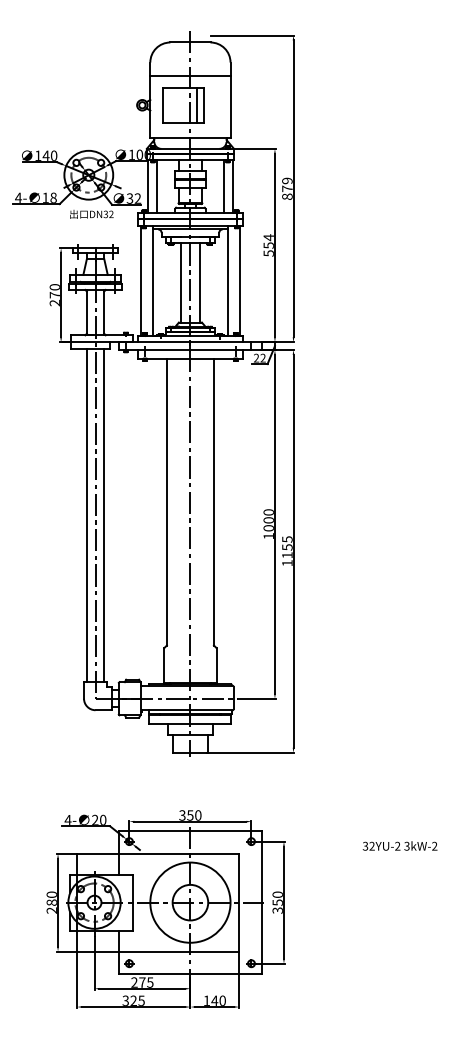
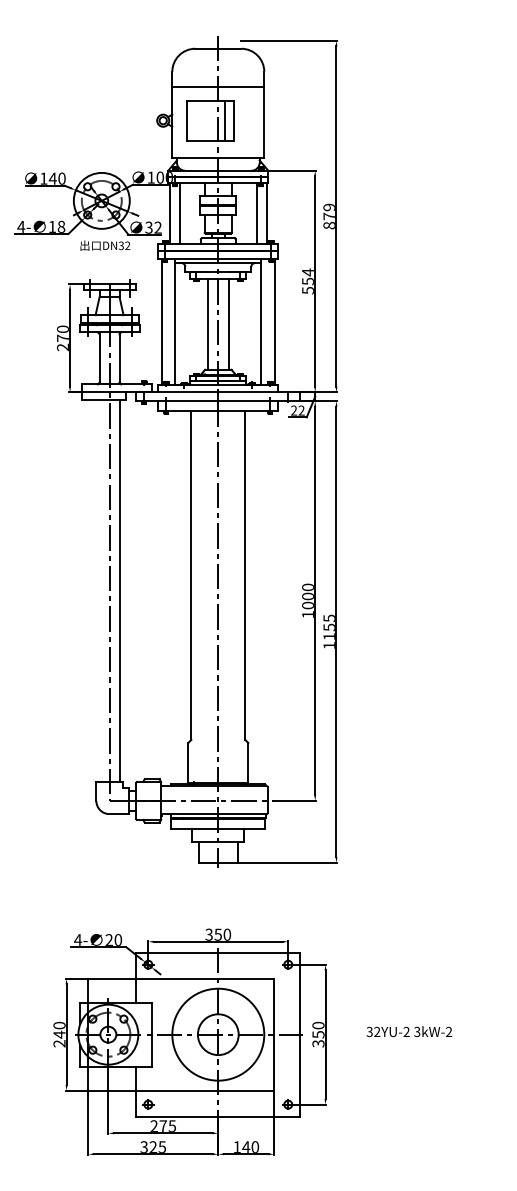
line: (86, 515) -> (99, 590), removed
text: (399, 845) -> (408, 1031), moved
text: (51, 902) -> (59, 1034), 280 -> 240

